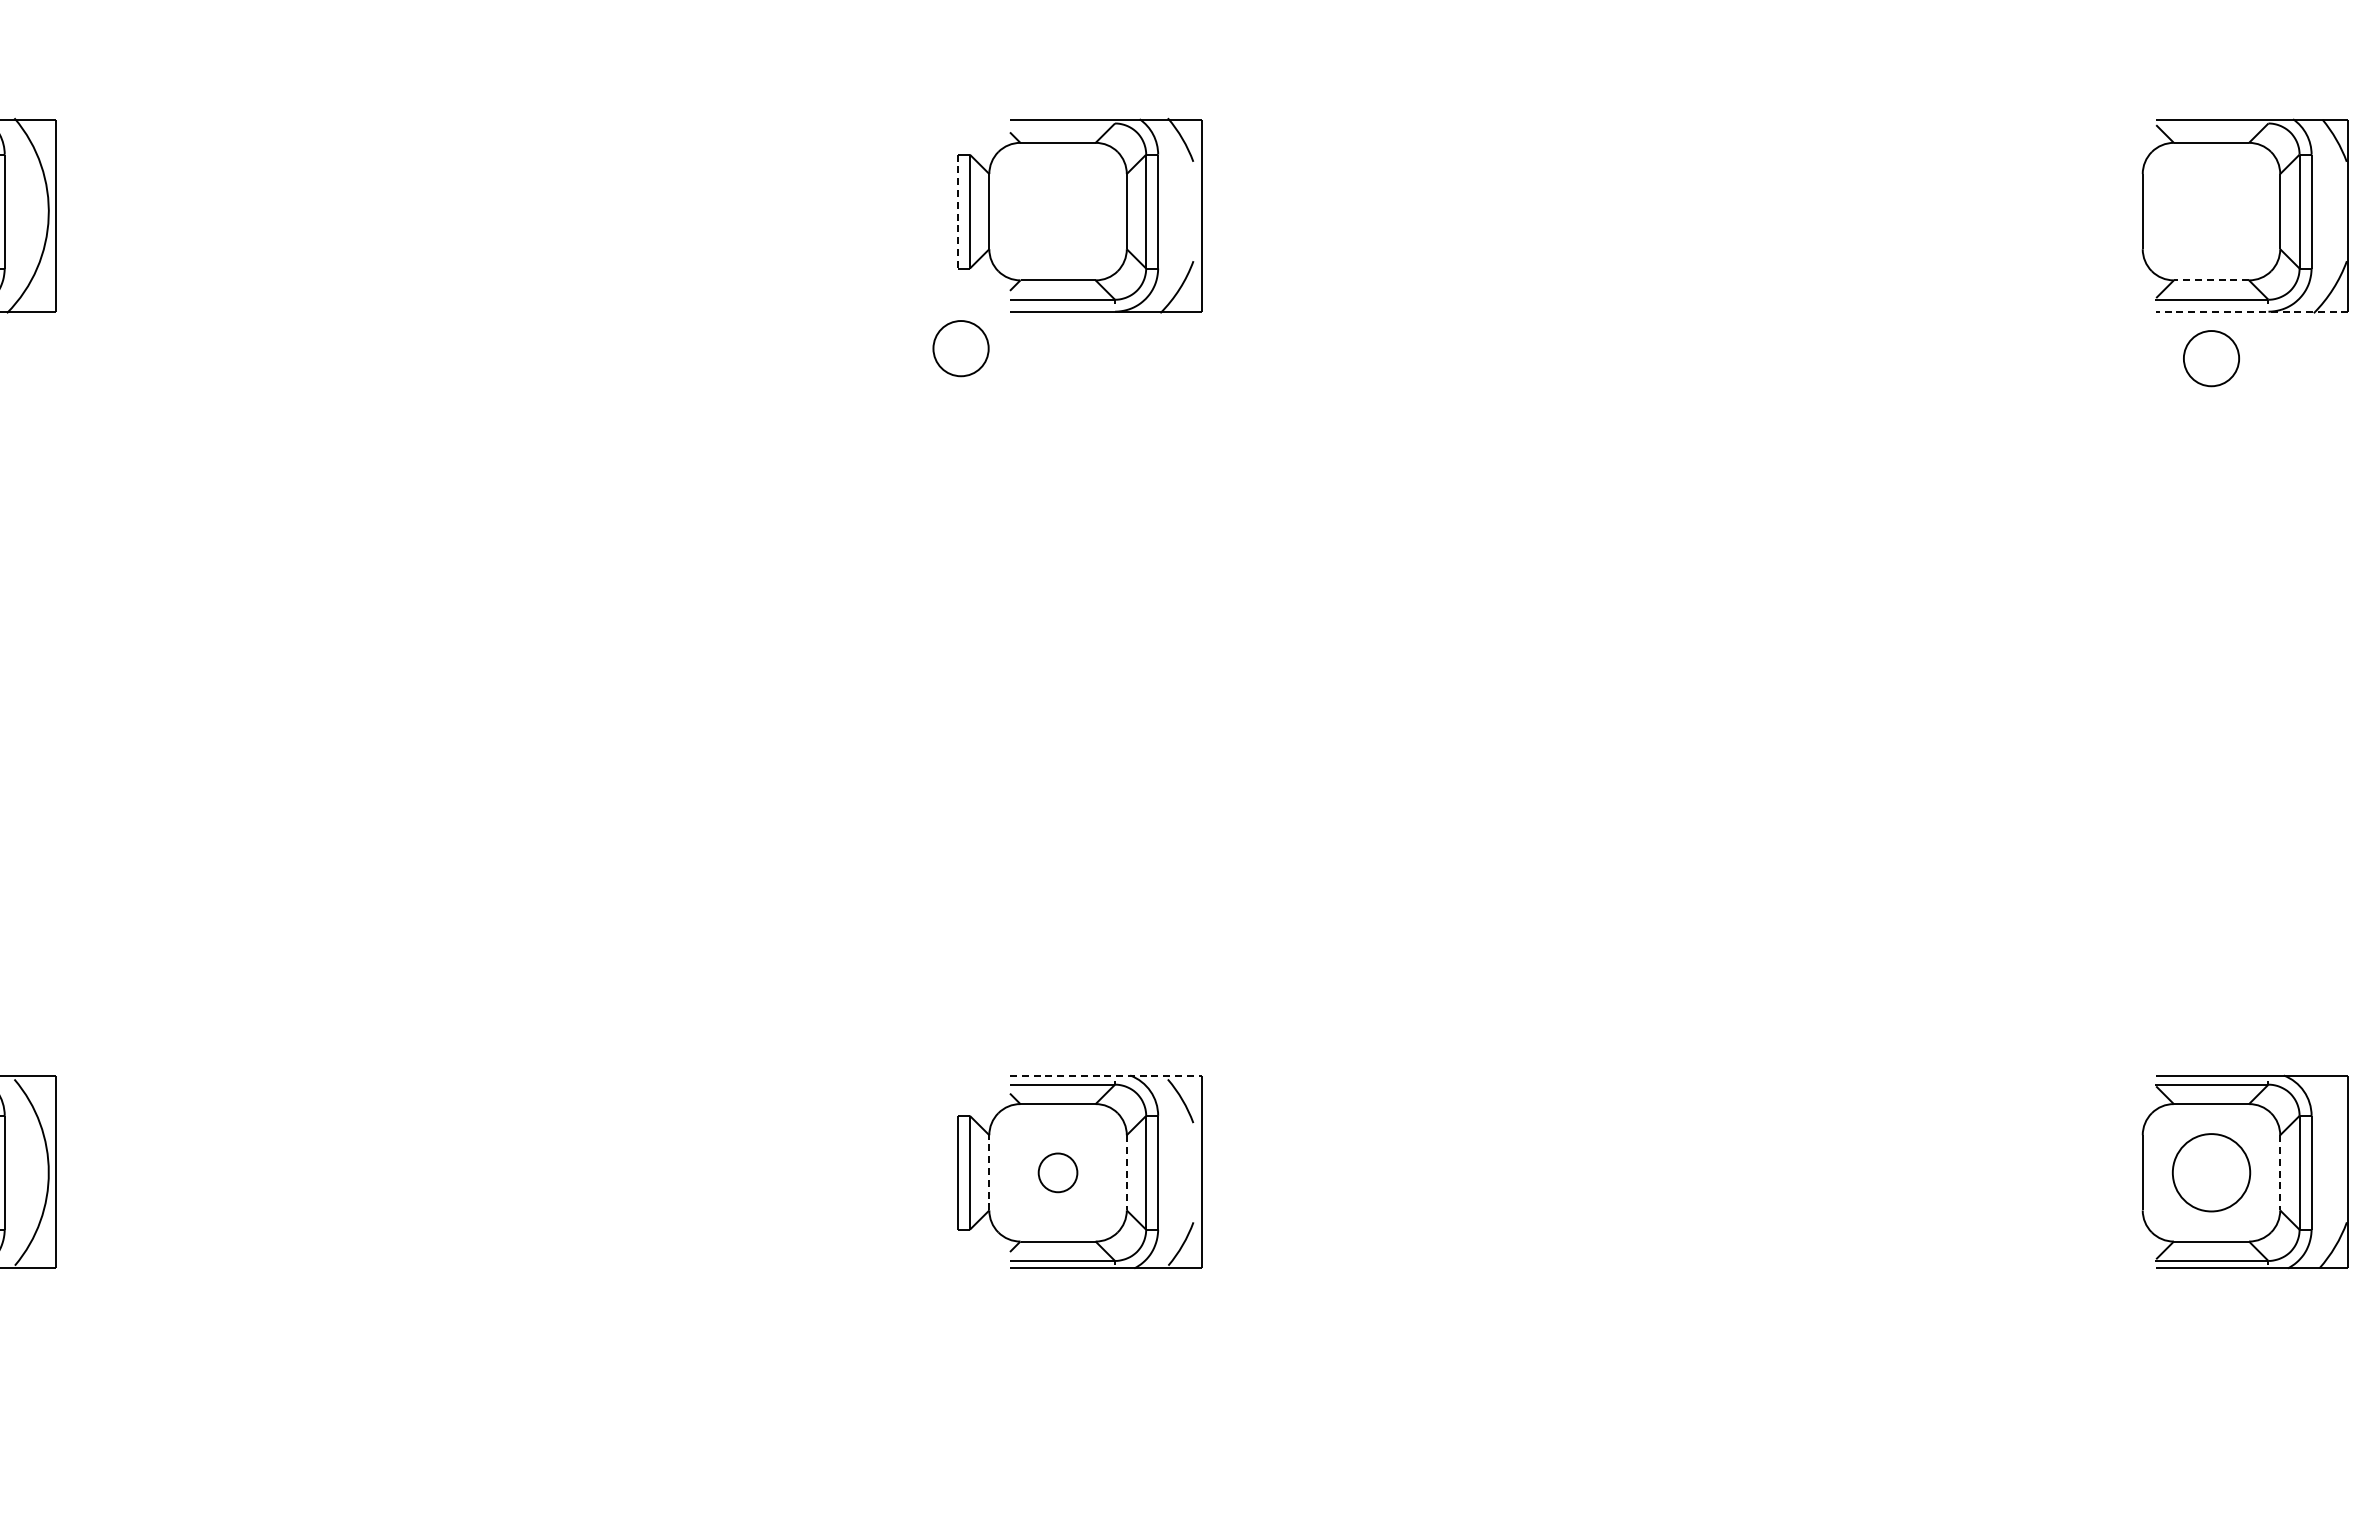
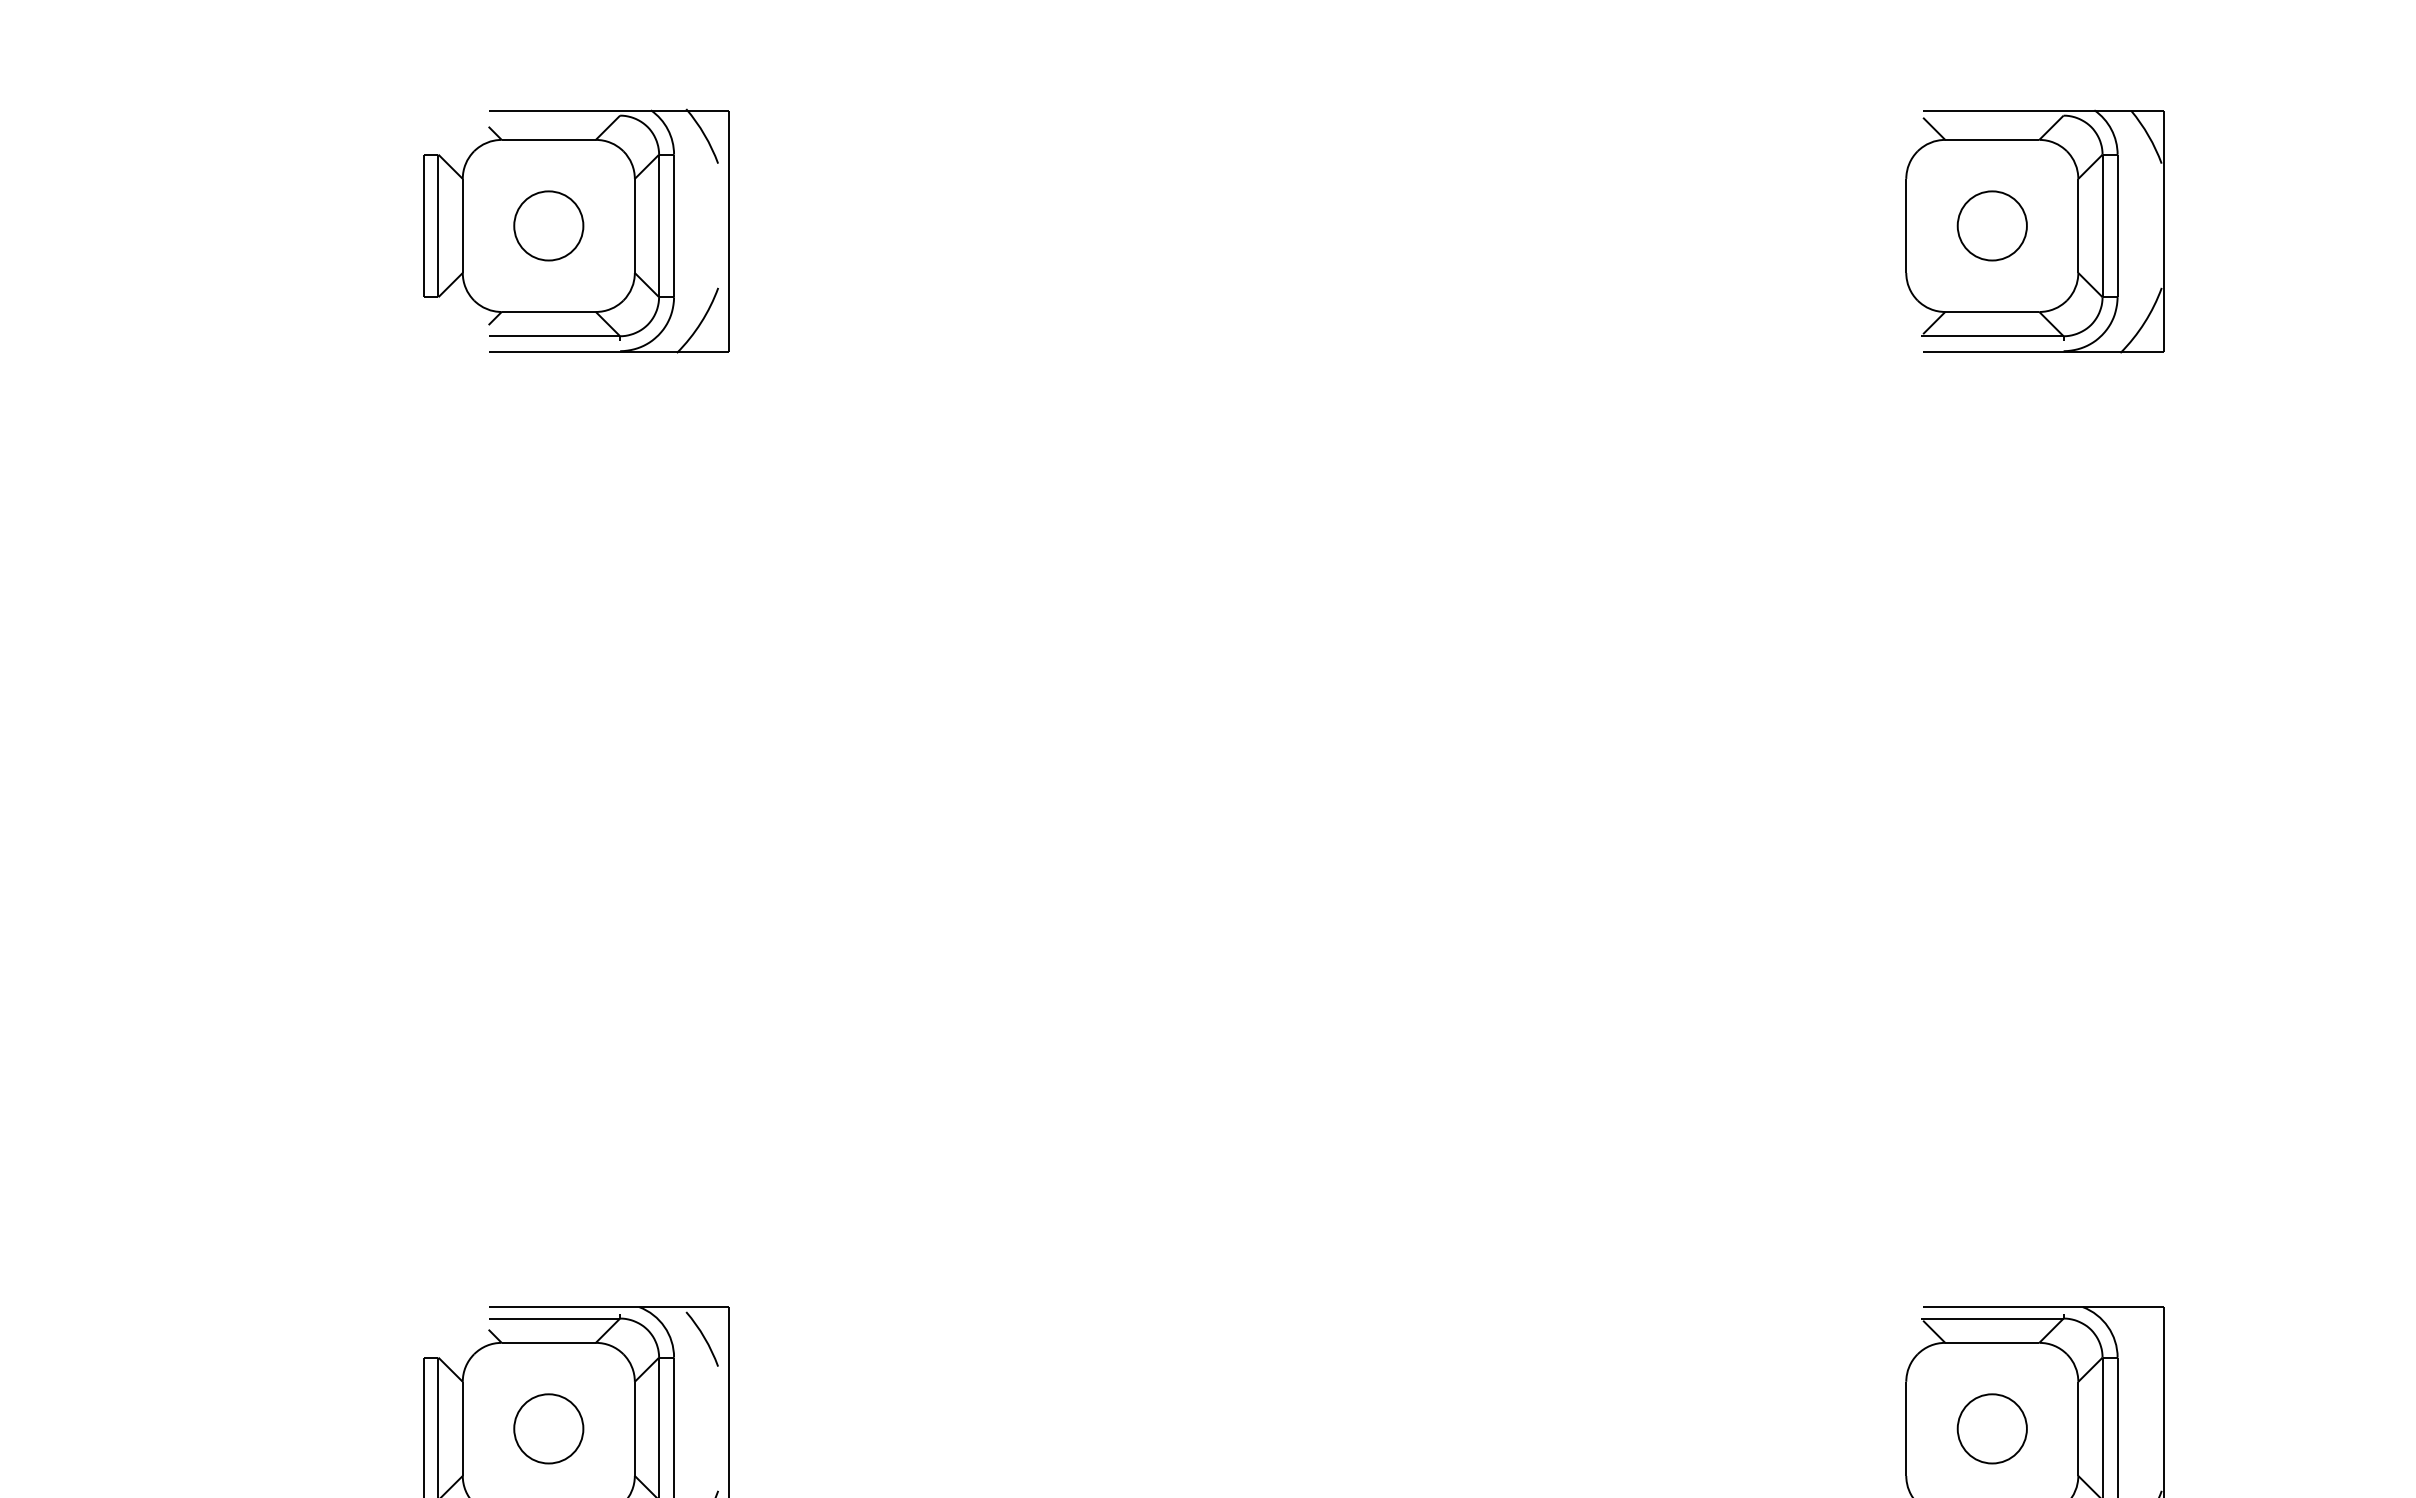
line: (957, 211) -> (422, 225), dashed -> solid
line: (2211, 280) -> (1992, 312), dashed -> solid
line: (2251, 312) -> (2042, 352), dashed -> solid
part: (960, 348) -> (548, 225), moved
part: (2211, 358) -> (1992, 225), moved
line: (1106, 1075) -> (609, 1307), dashed -> solid
line: (989, 1172) -> (462, 1428), dashed -> solid
part: (1057, 1172) -> (548, 1428), size x1.43
line: (1126, 1172) -> (634, 1428), dashed -> solid
part: (2211, 1172) -> (1992, 1428), size x0.71
line: (2280, 1172) -> (2078, 1428), dashed -> solid

